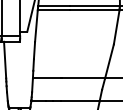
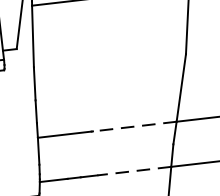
line: (83, 78) -> (135, 126), solid -> dashed
line: (79, 101) -> (132, 171), solid -> dashed

